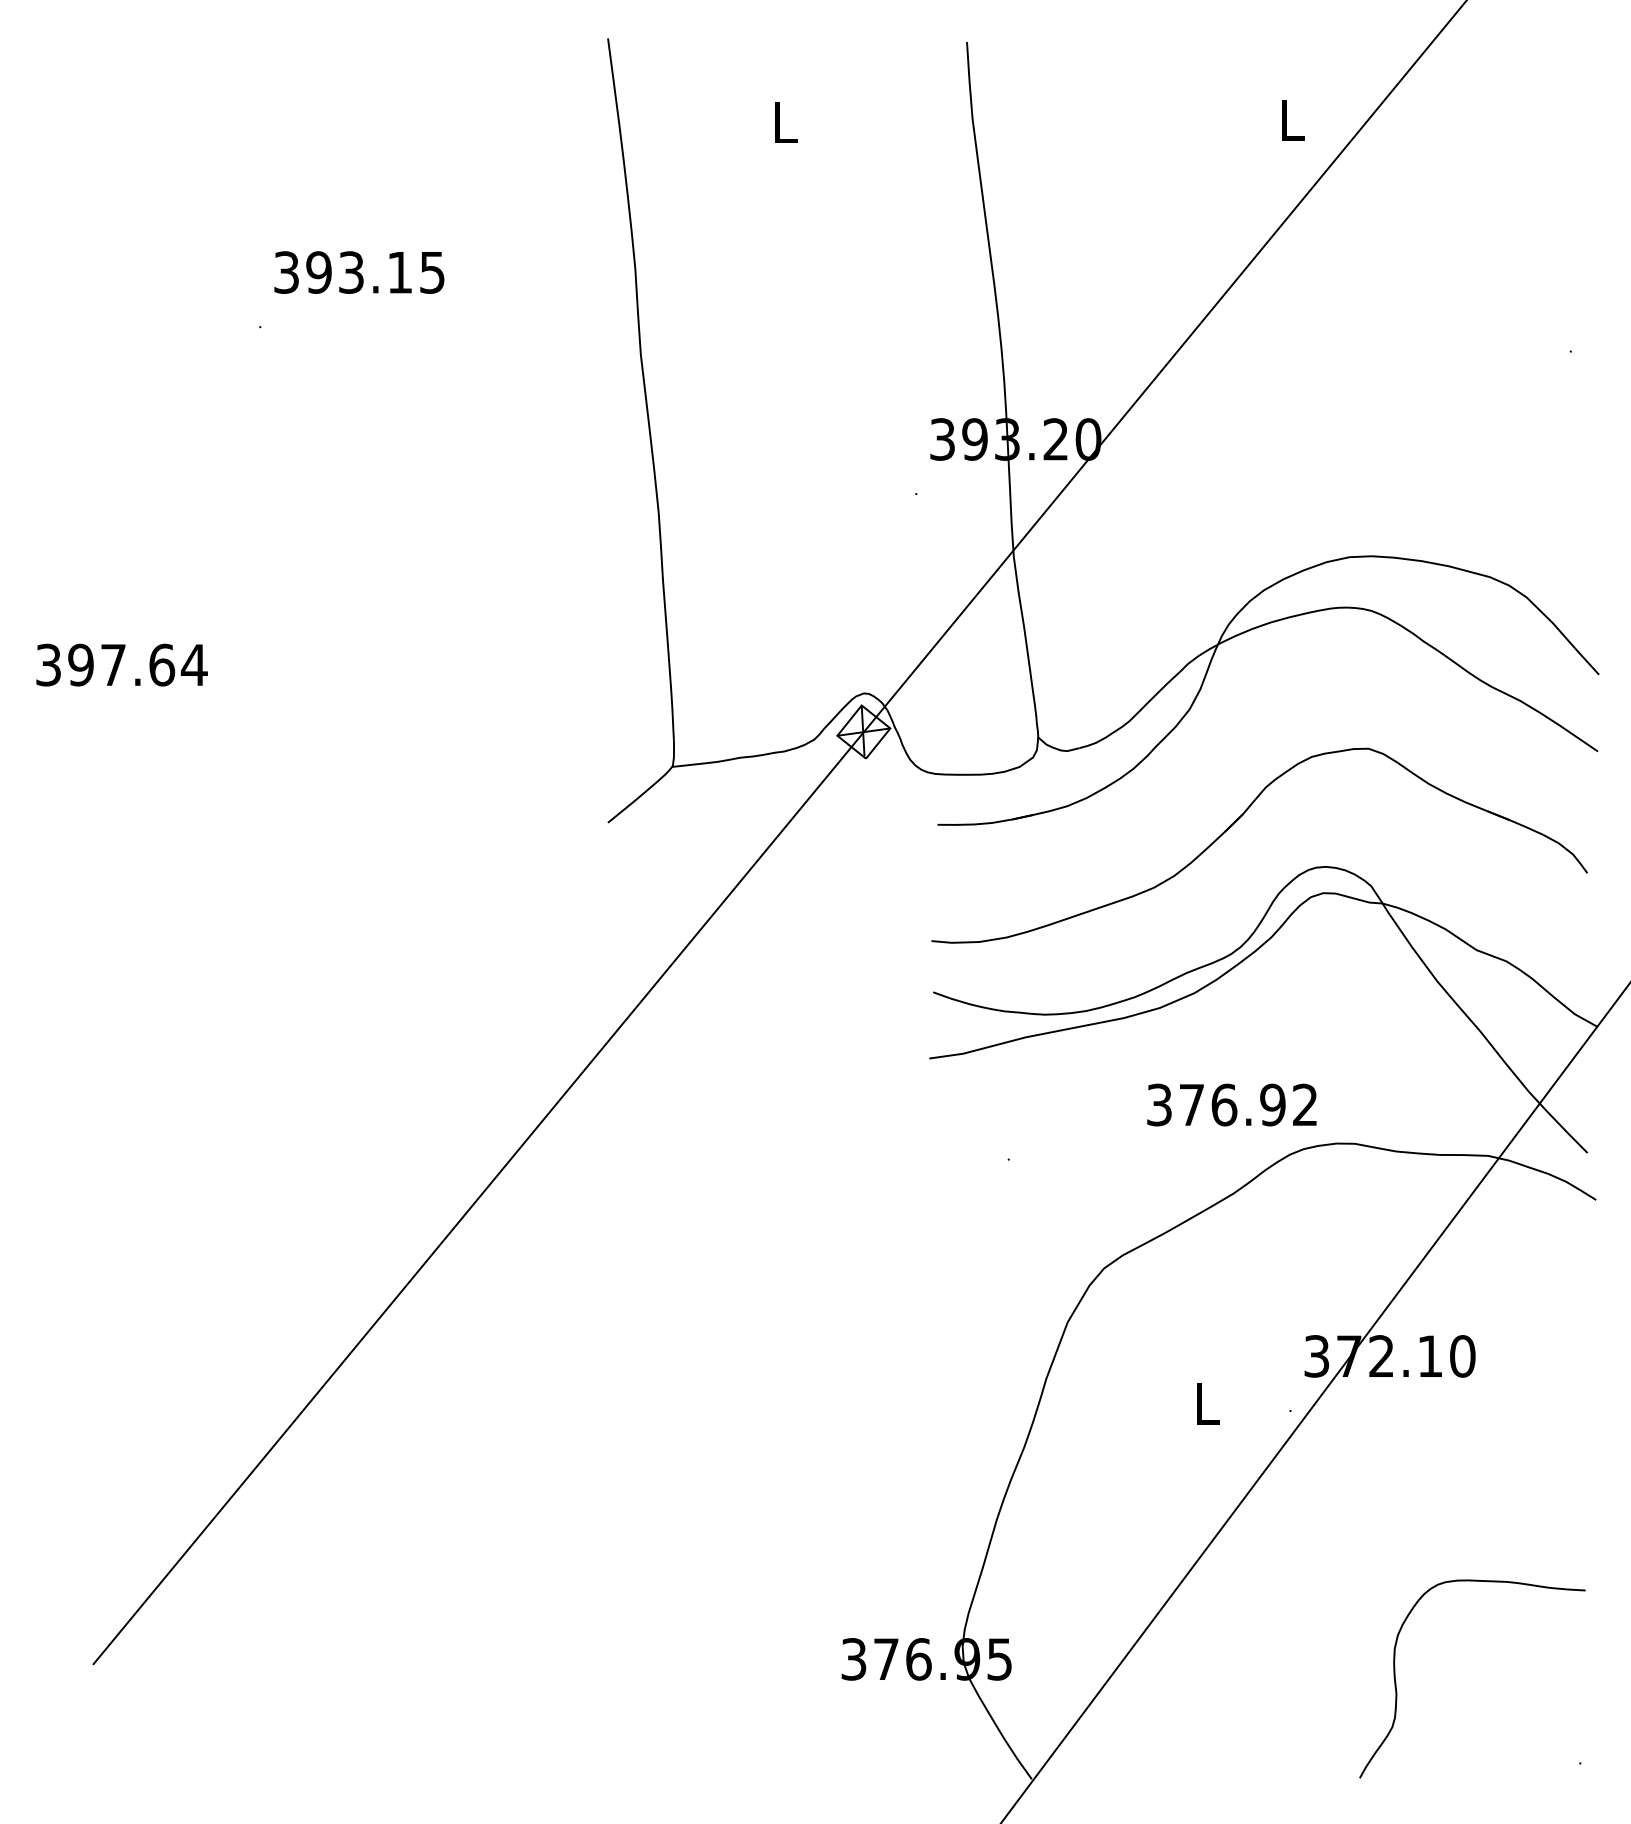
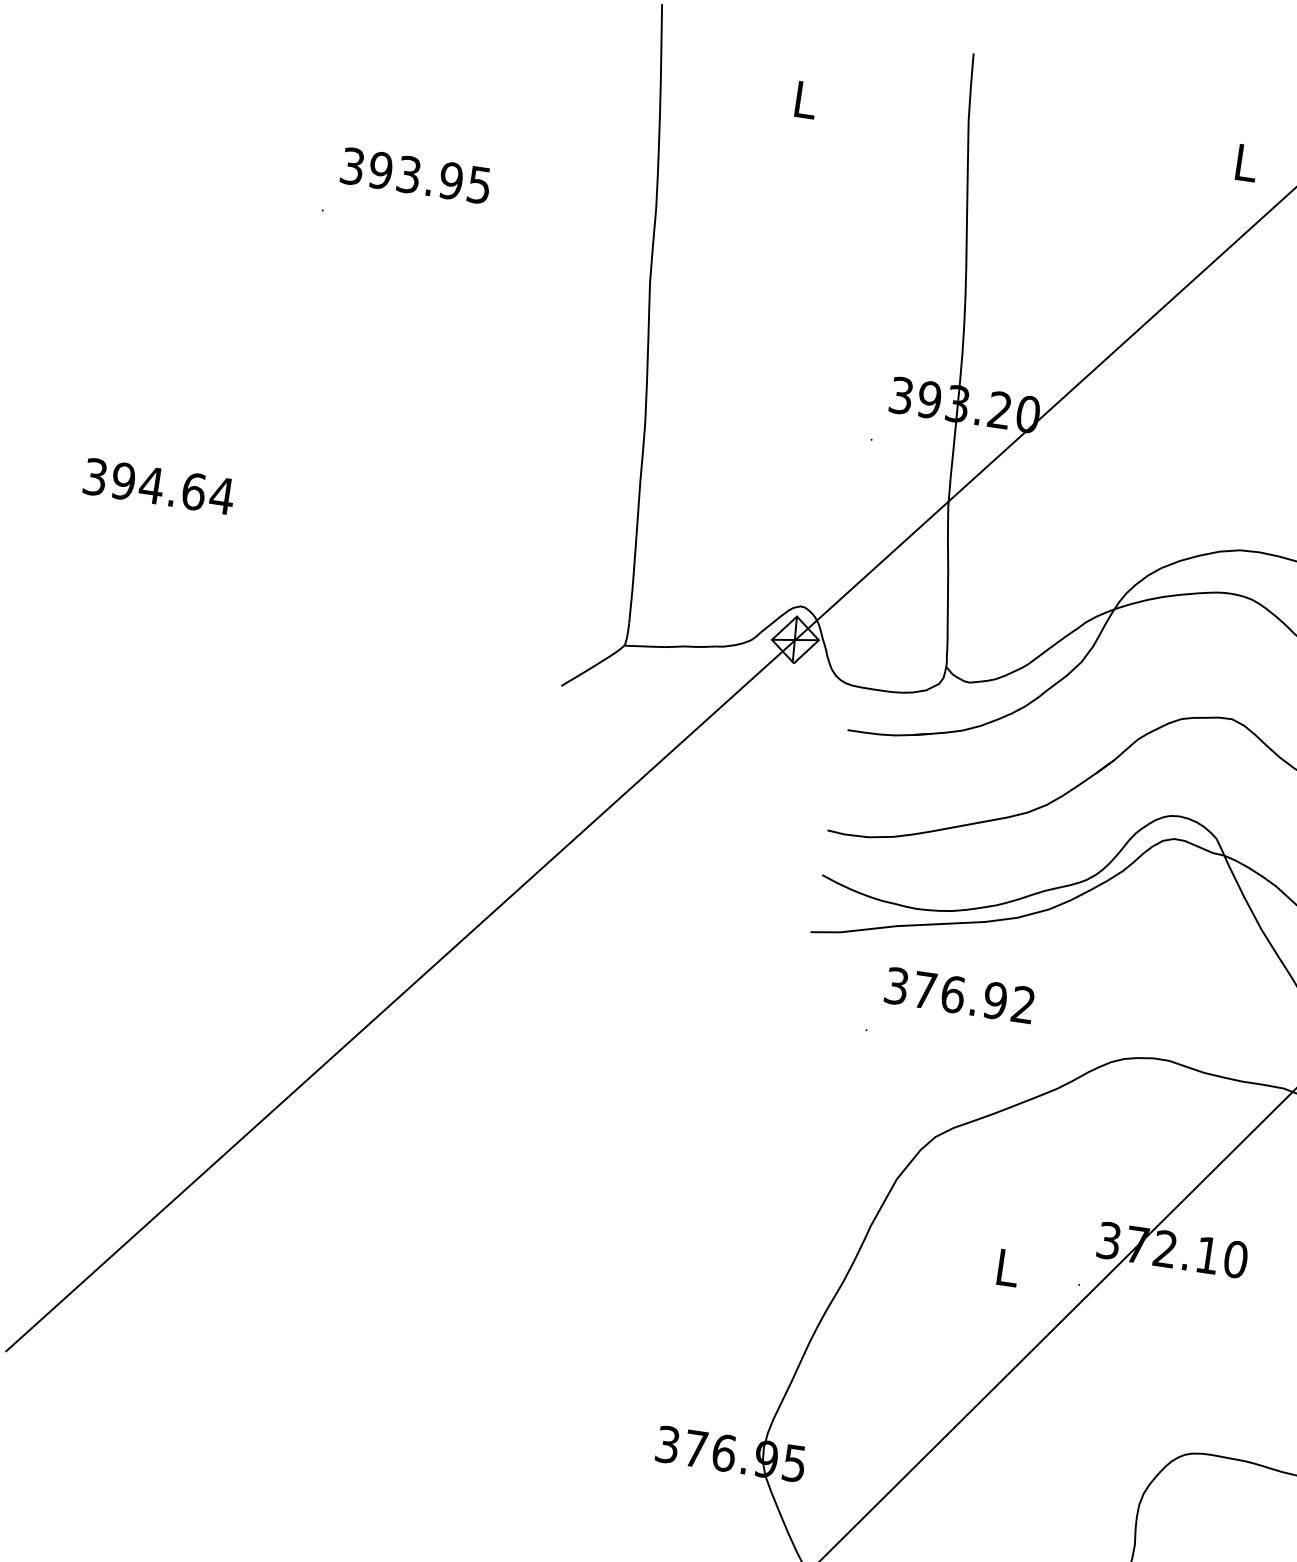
text: (399, 272) -> (450, 180), 393.15 -> 393.95
text: (112, 664) -> (150, 484), 397.64 -> 394.64
text: (1231, 1104) -> (959, 994), moved

